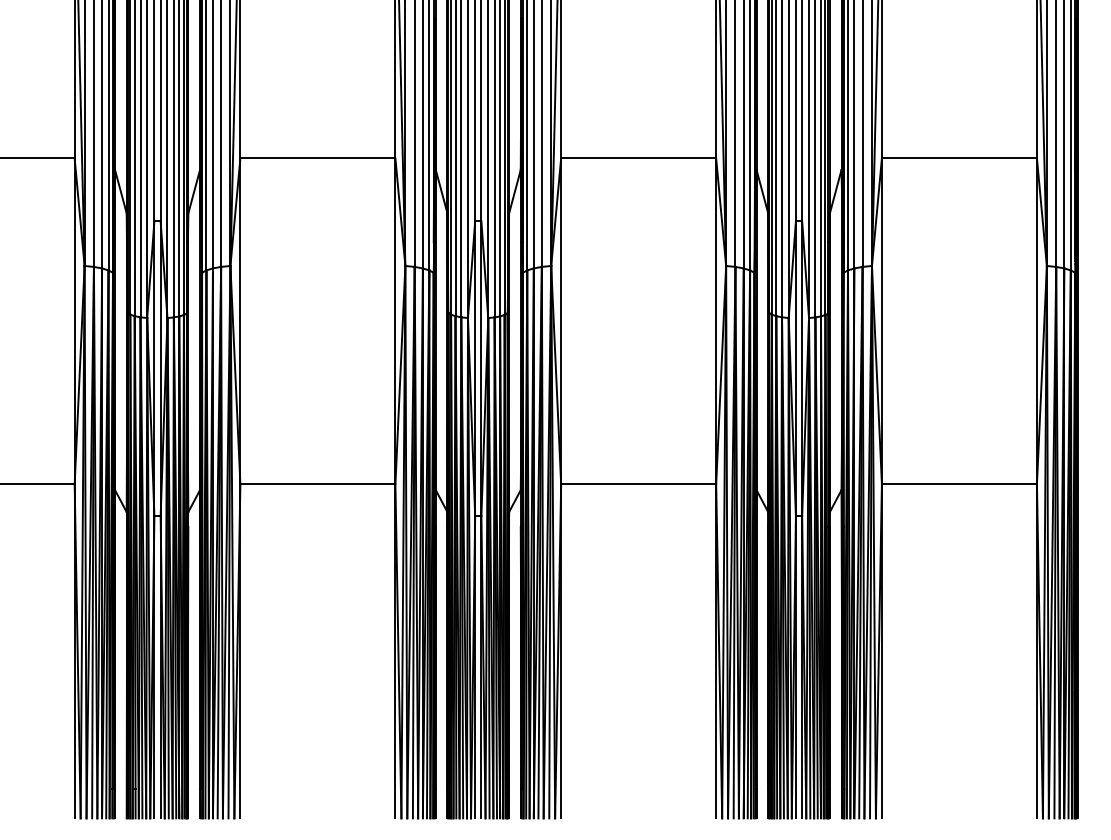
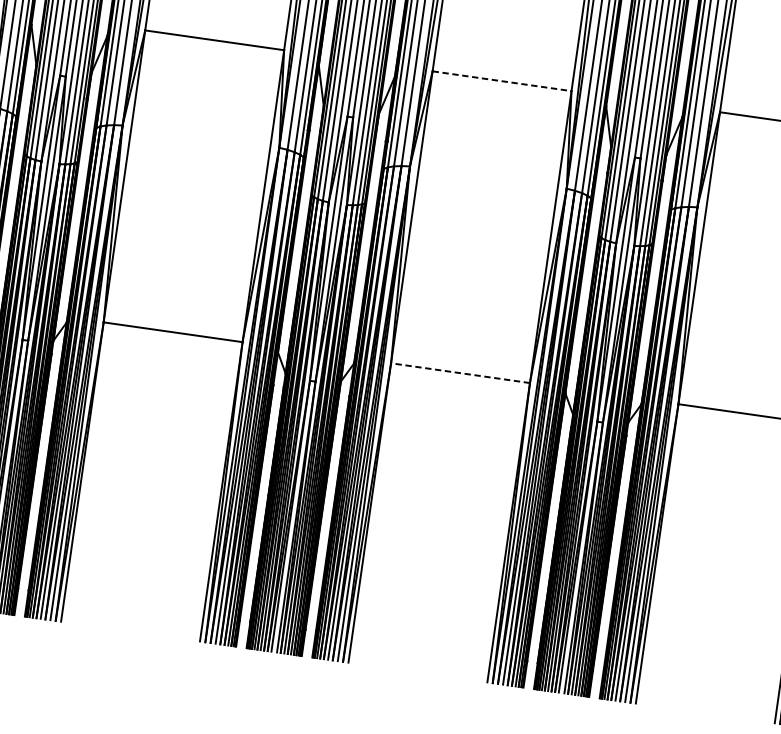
line: (638, 158) -> (501, 81), solid -> dashed
line: (638, 484) -> (460, 373), solid -> dashed

